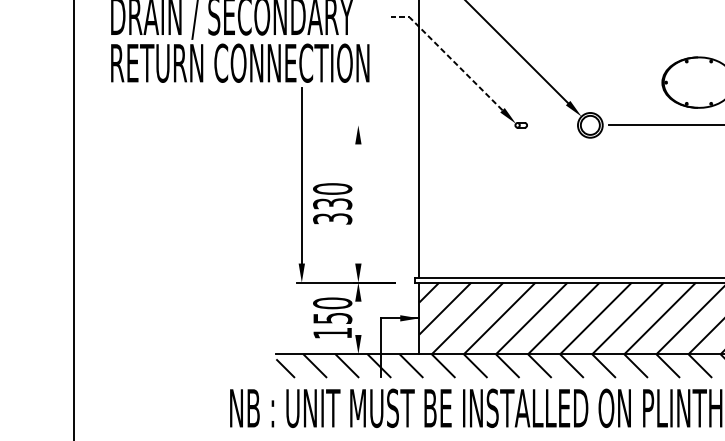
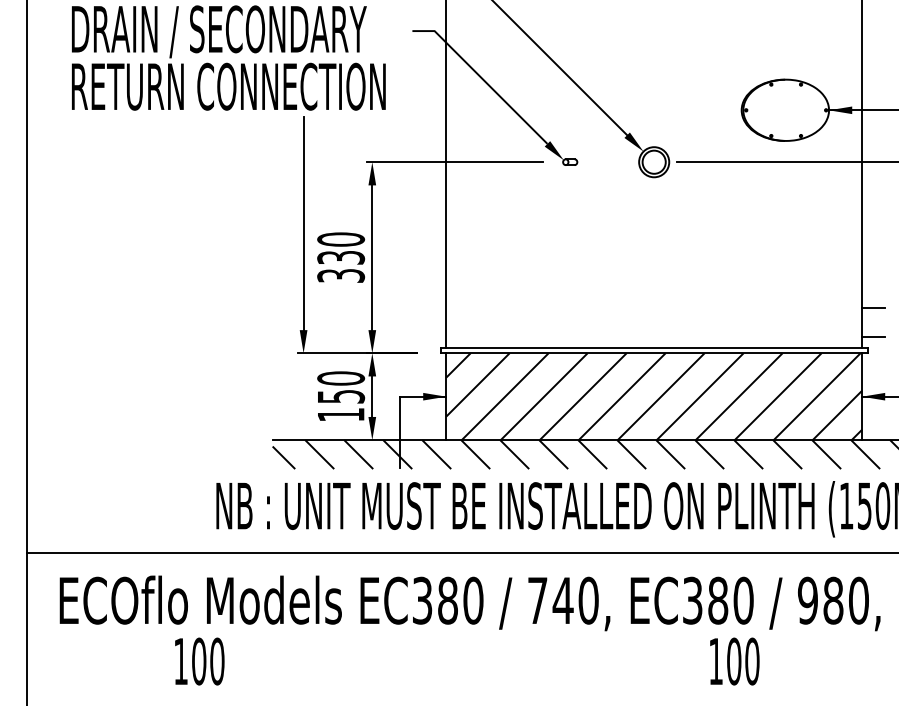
line: (449, 57) -> (482, 79), dashed -> solid
line: (426, 125) -> (454, 162), added
line: (358, 203) -> (372, 257), added
line: (358, 318) -> (372, 396), added

